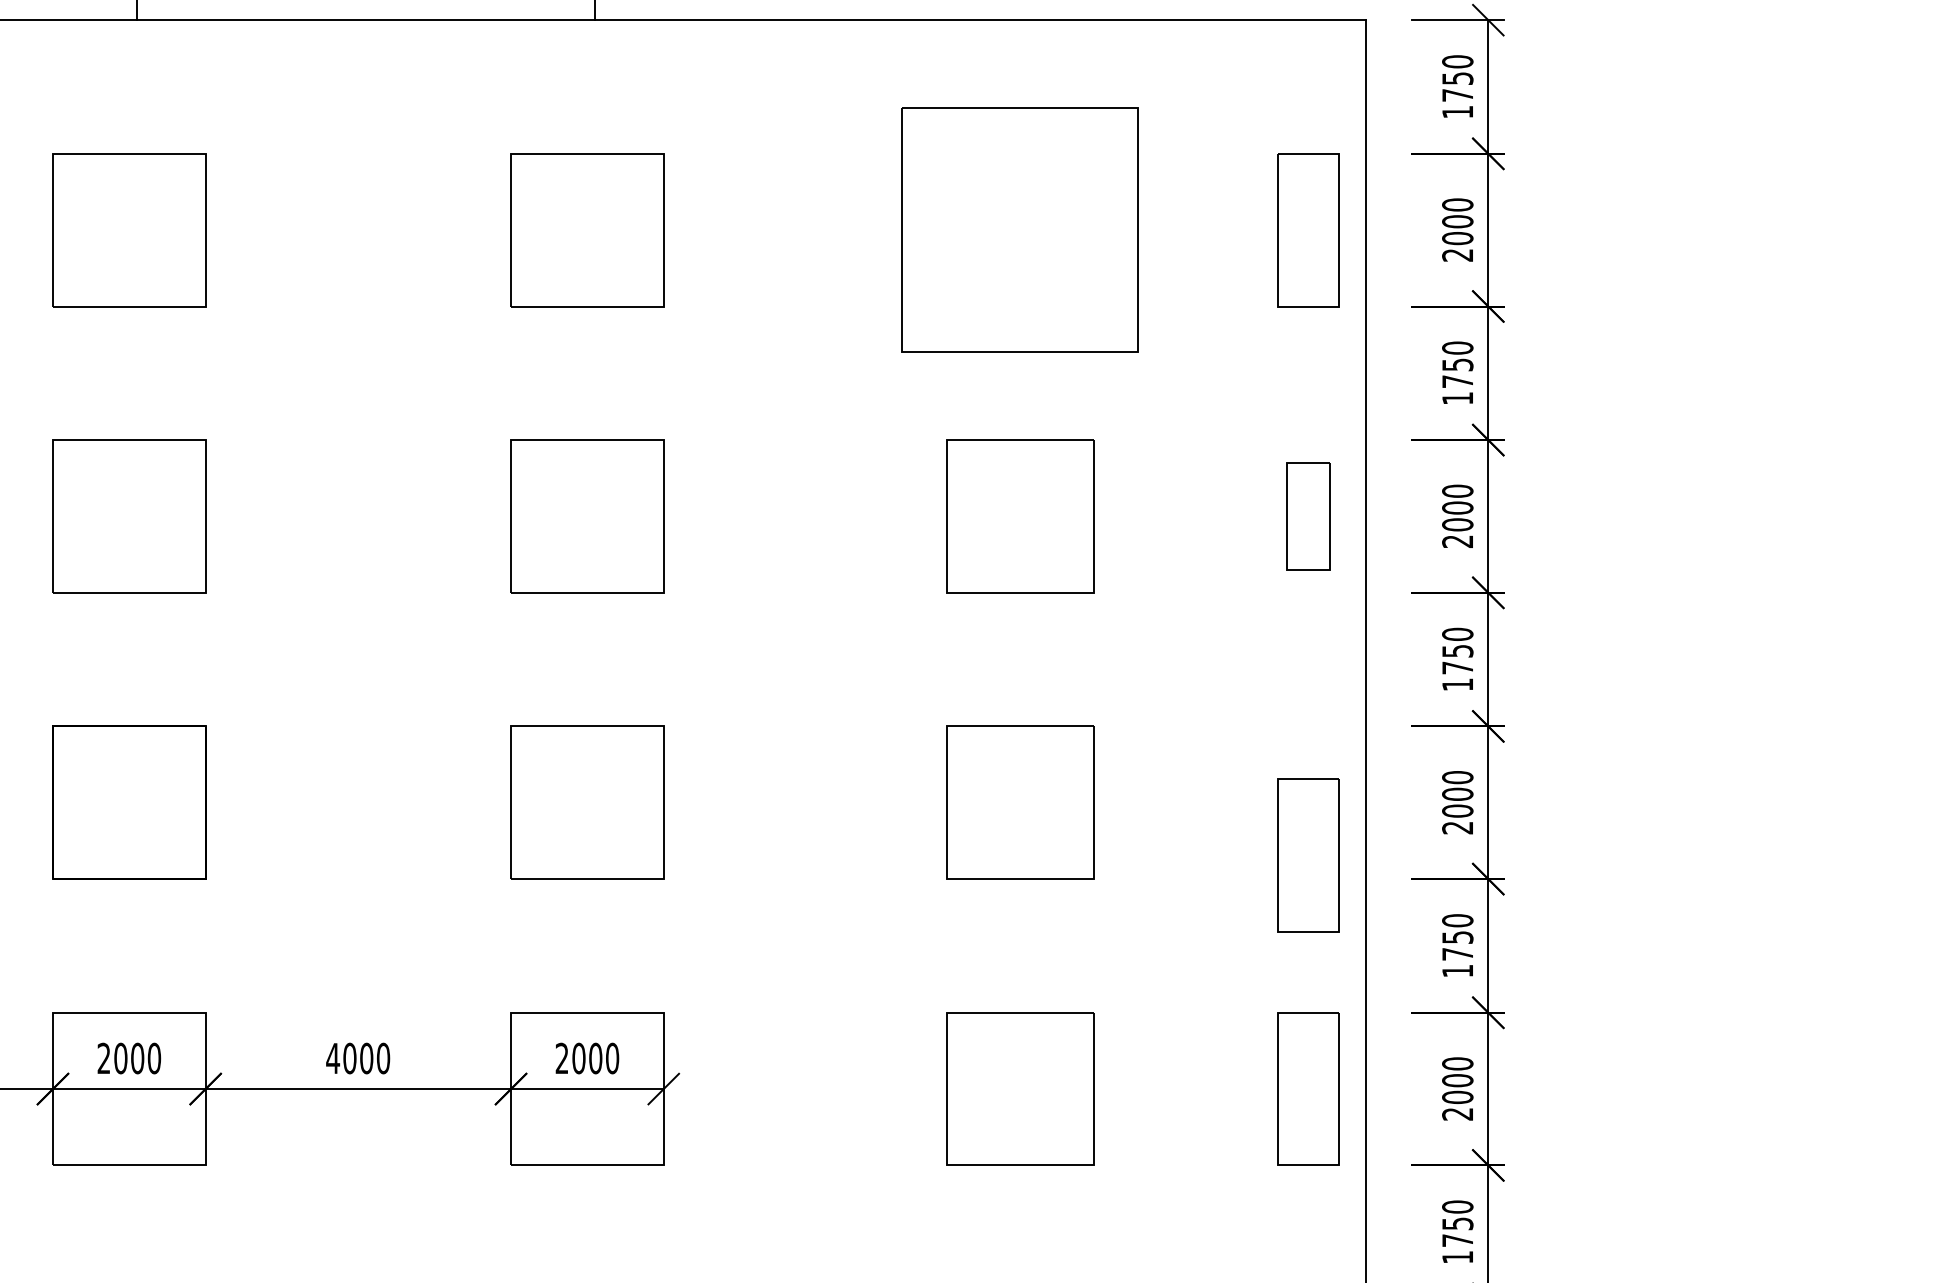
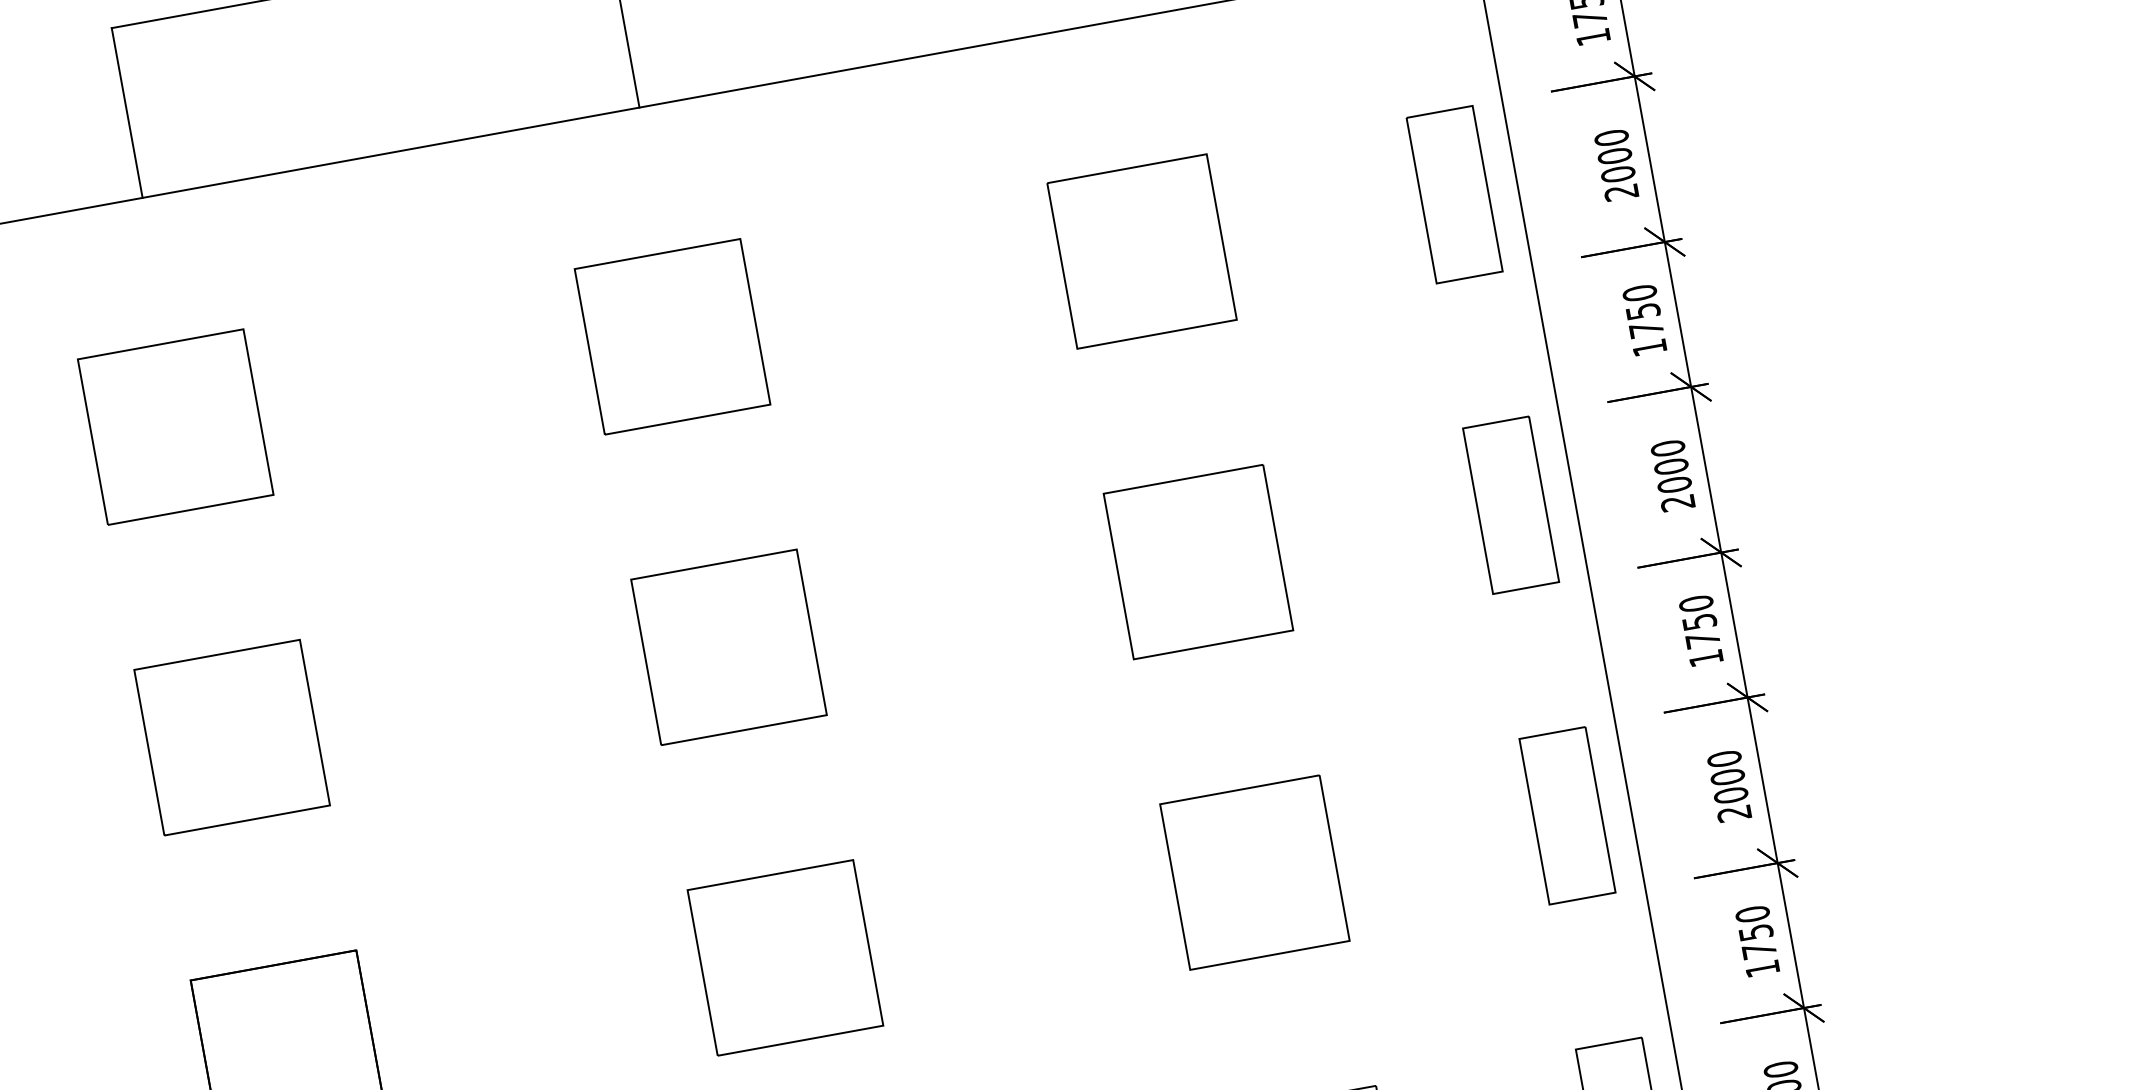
part: (1020, 230) -> (1142, 251), size x0.62
part: (1308, 516) -> (1511, 505), size x1.43
part: (1308, 855) -> (1567, 815), moved

